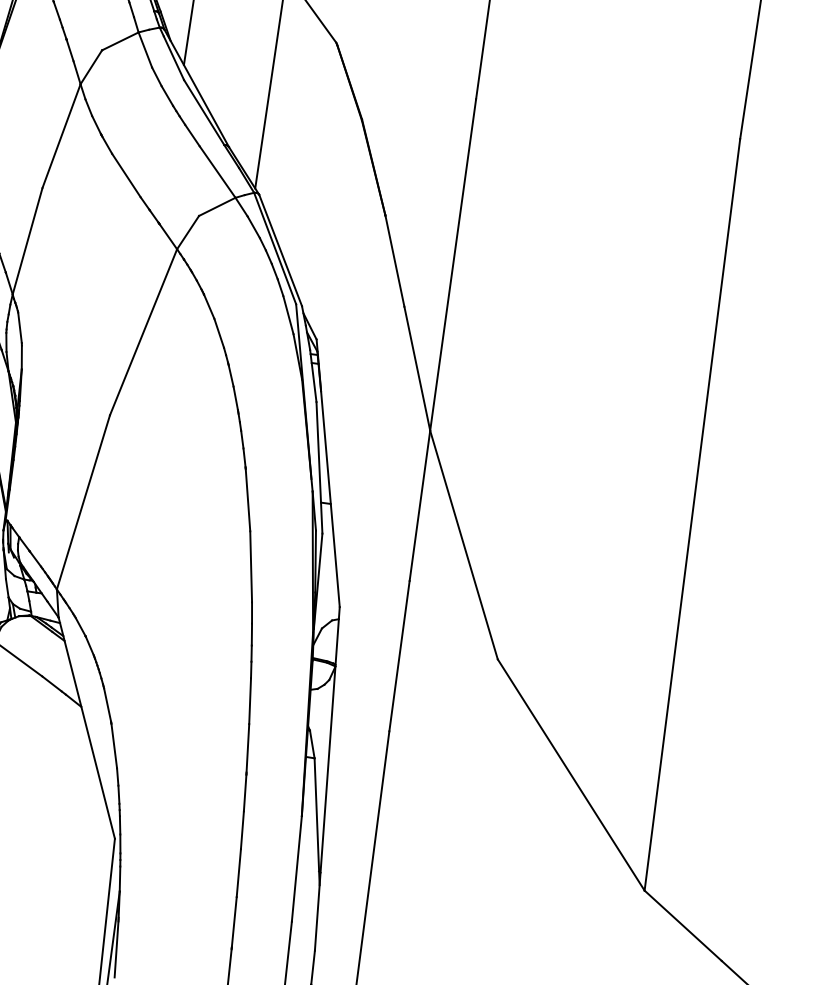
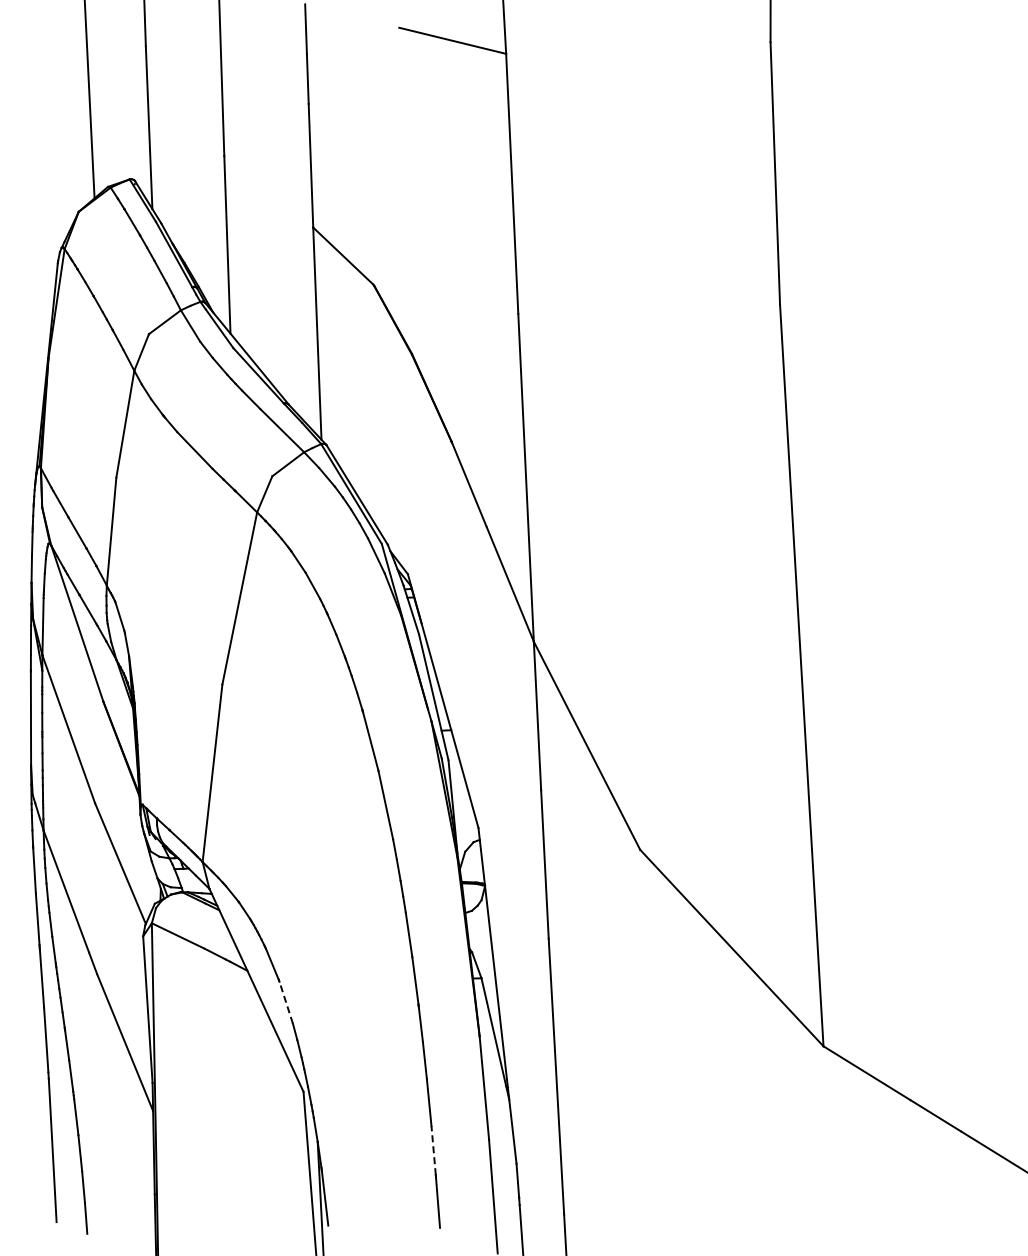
line: (114, 745) -> (286, 1002), solid -> dashed
line: (234, 921) -> (433, 1150), solid -> dashed

